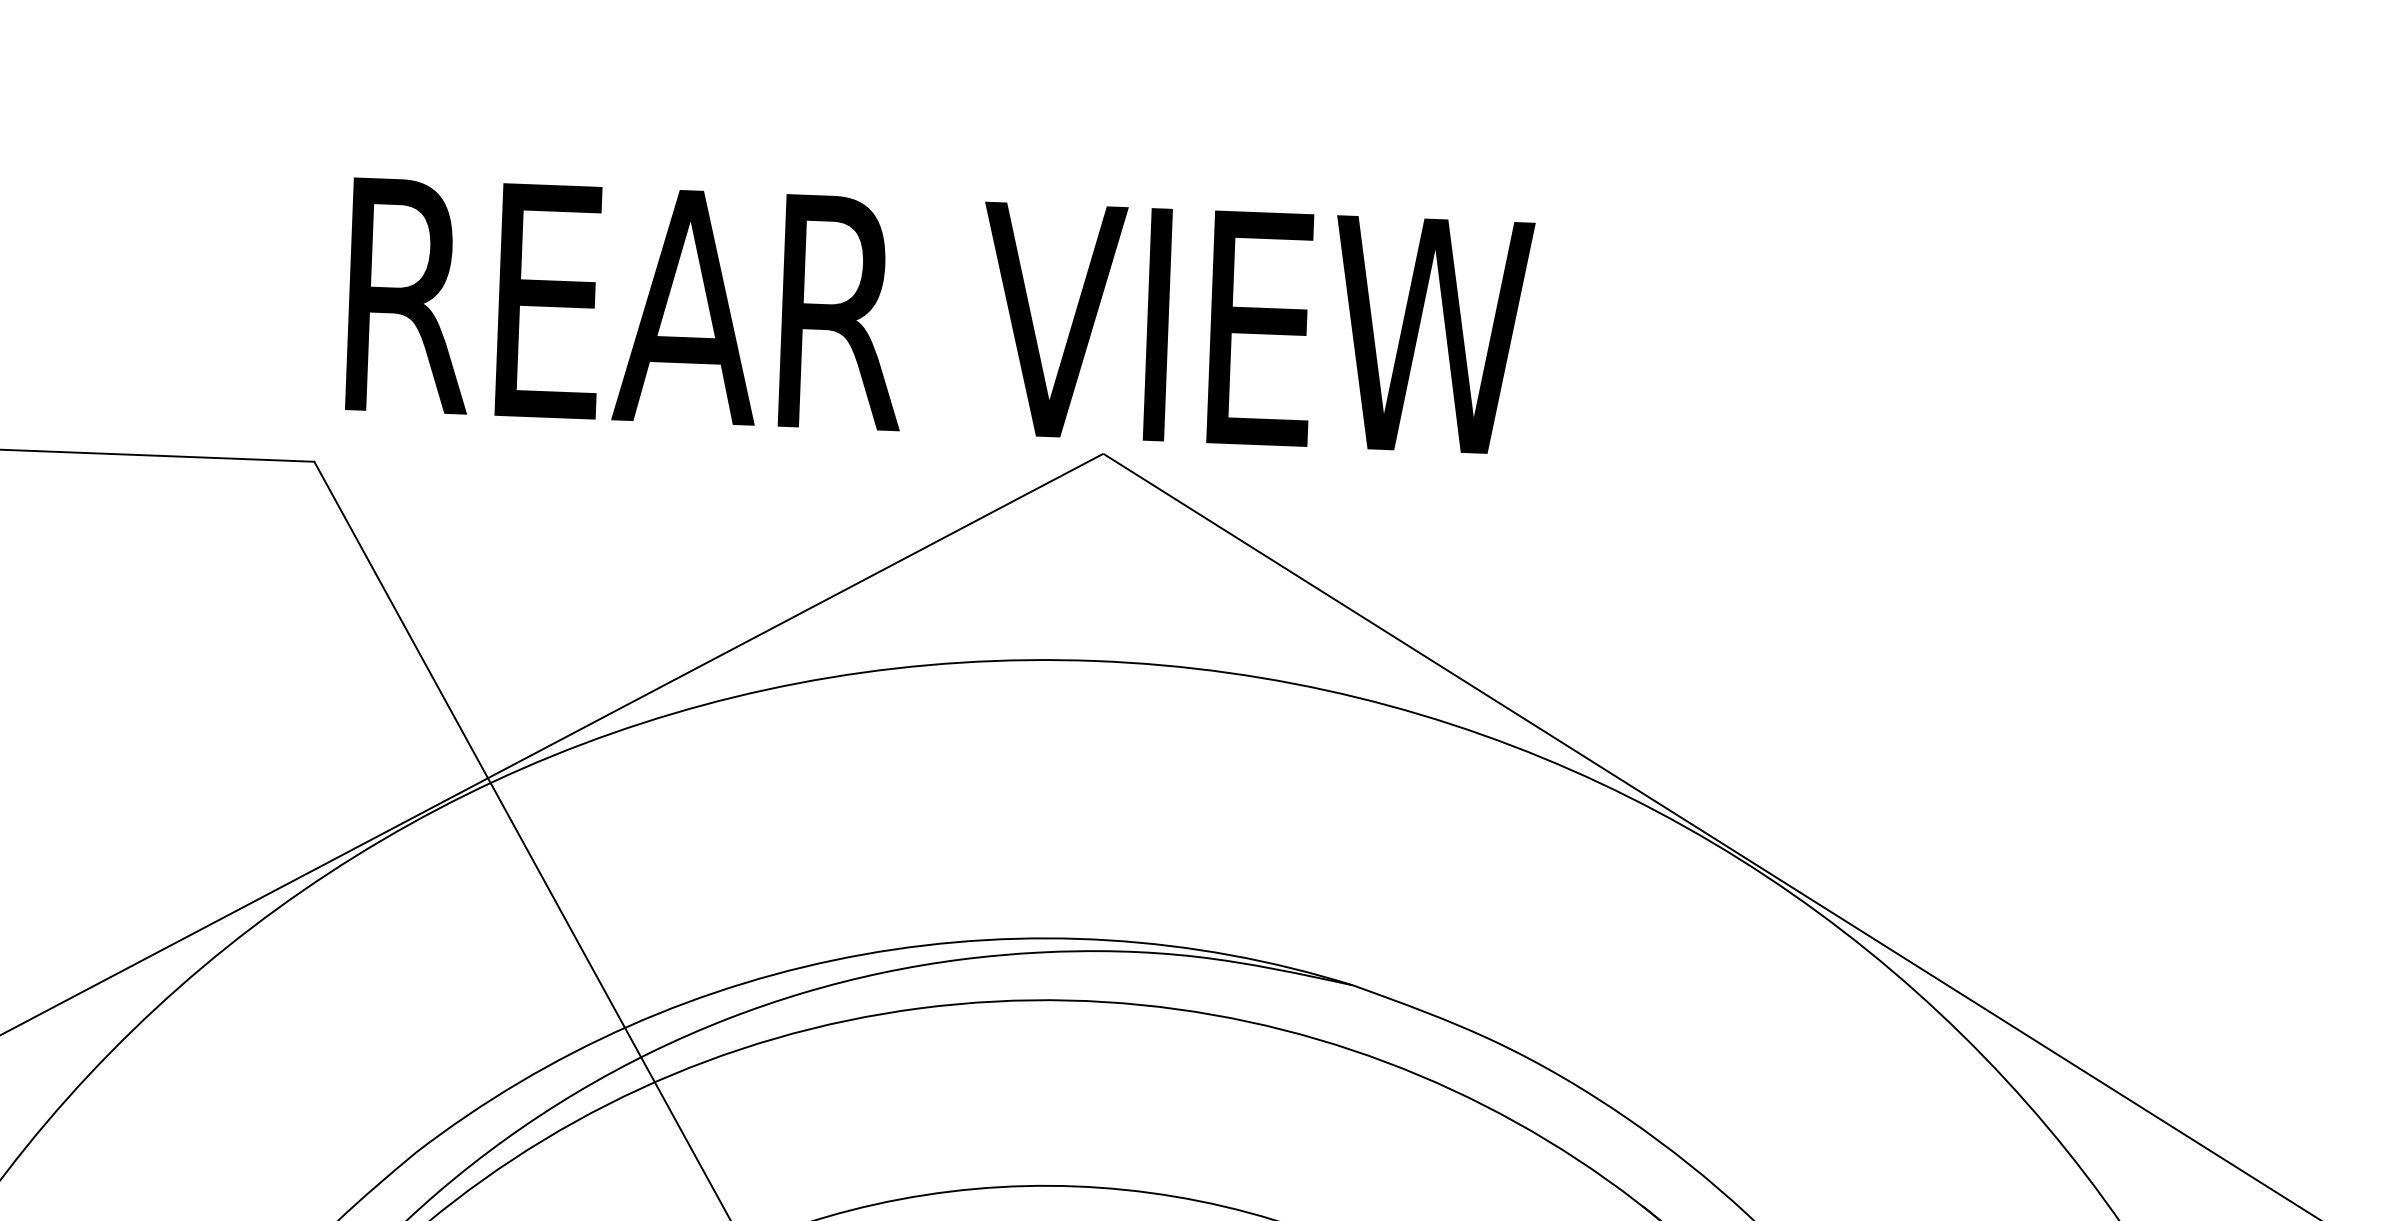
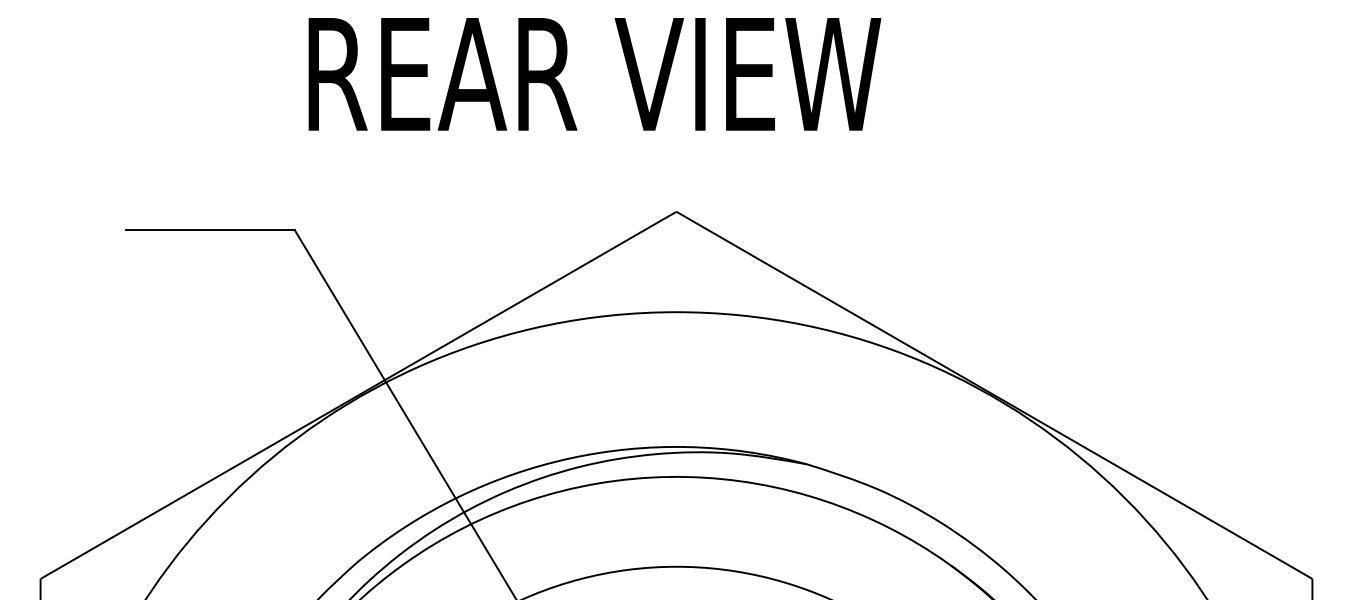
text: (939, 316) -> (594, 74), moved

